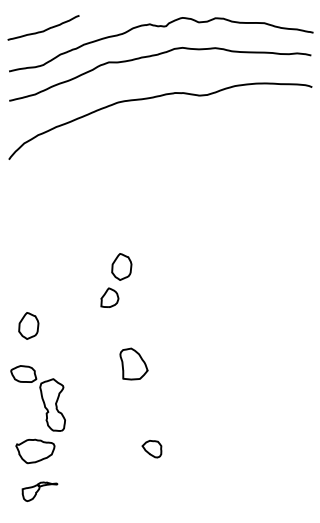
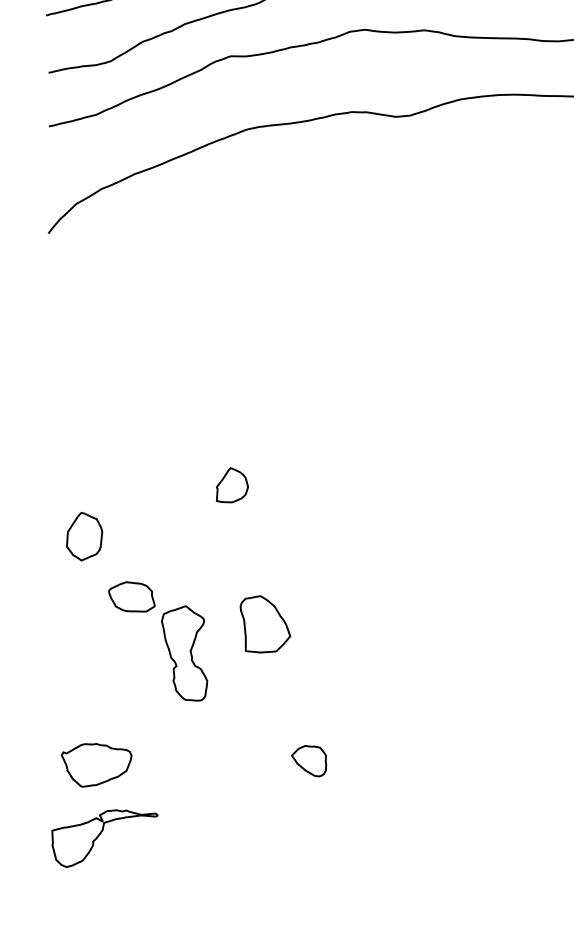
part: (121, 266) -> (253, 428), removed
part: (133, 363) -> (264, 623), moved
part: (37, 398) -> (156, 641), moved
part: (39, 491) -> (104, 838), size x1.67

